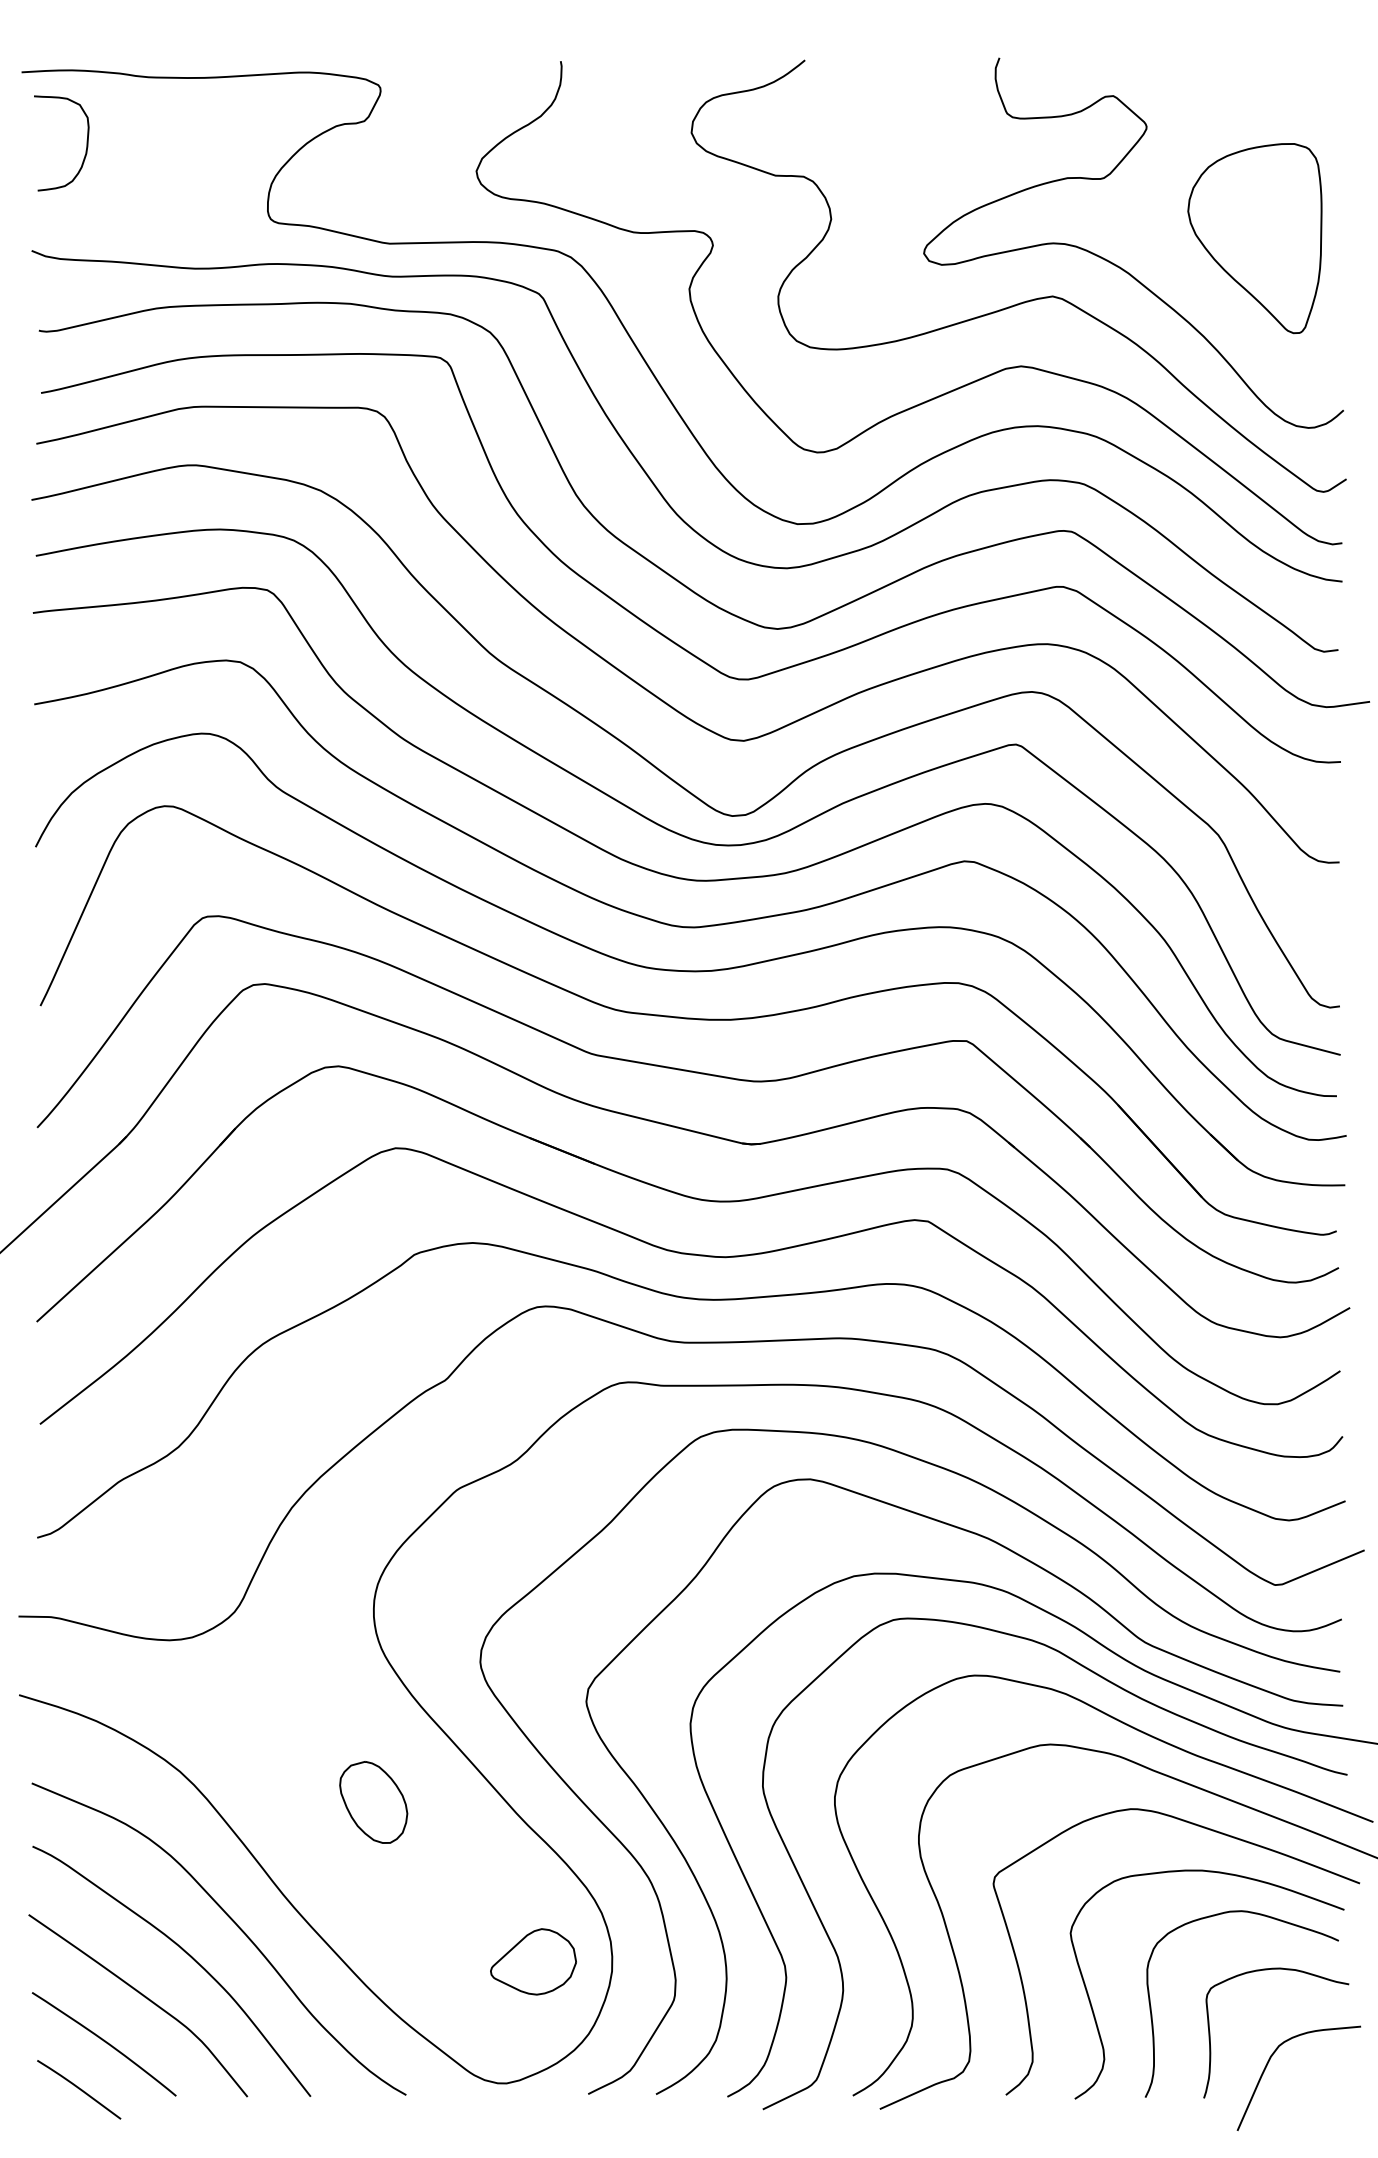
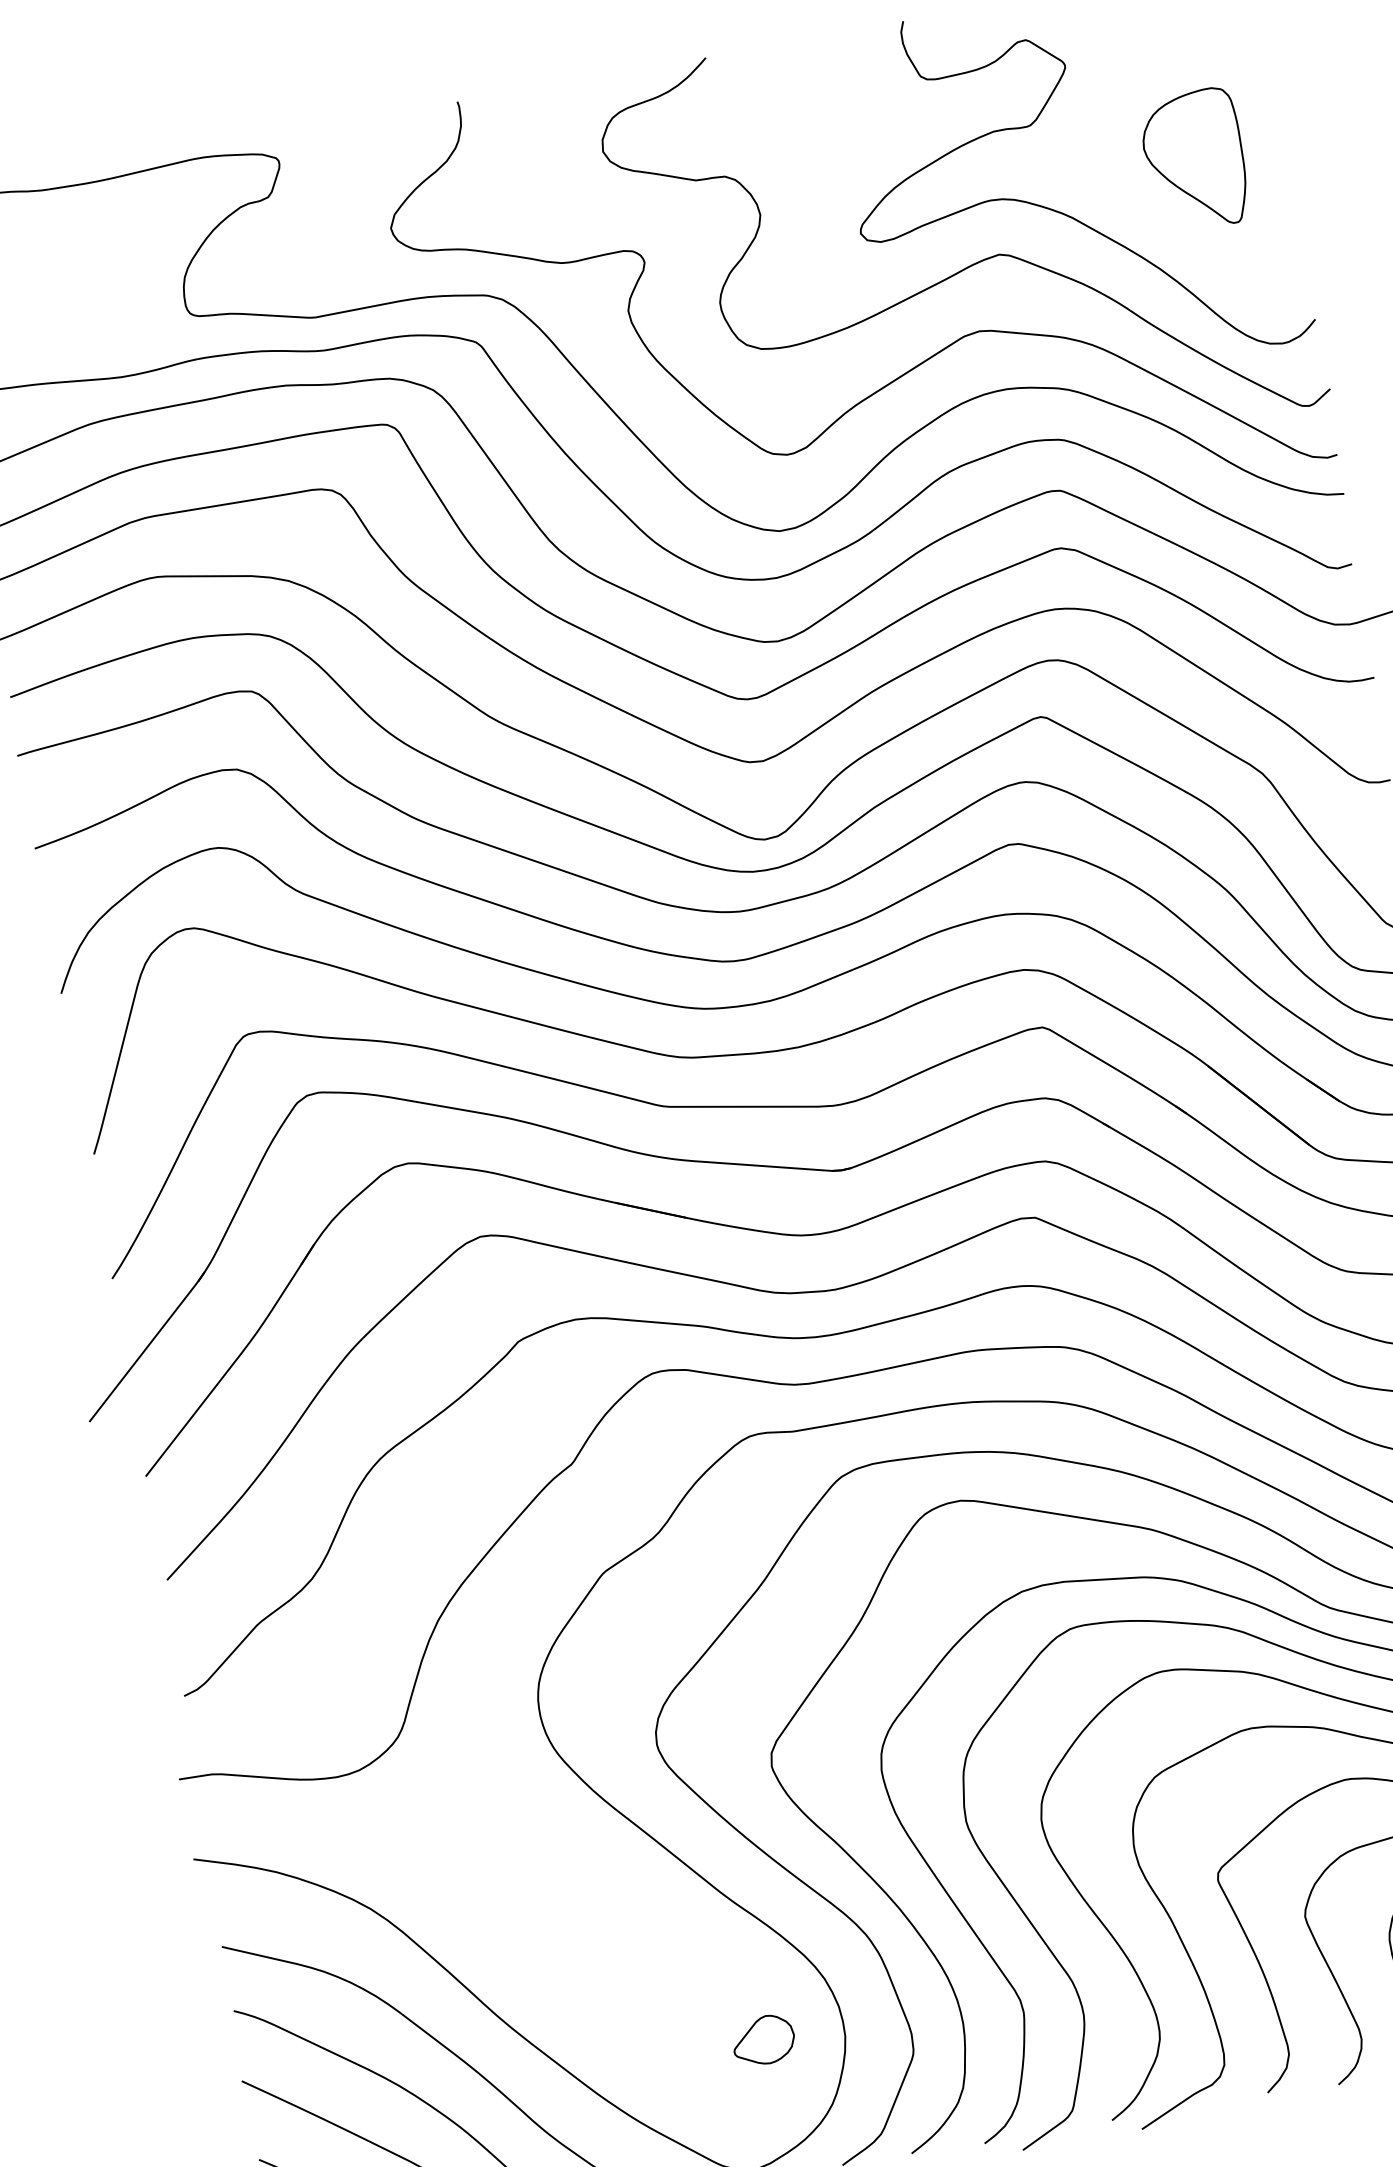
part: (1254, 238) -> (1194, 160), size x0.7
part: (373, 1802) -> (572, 1906), removed
part: (533, 1961) -> (763, 2039), size x0.7

